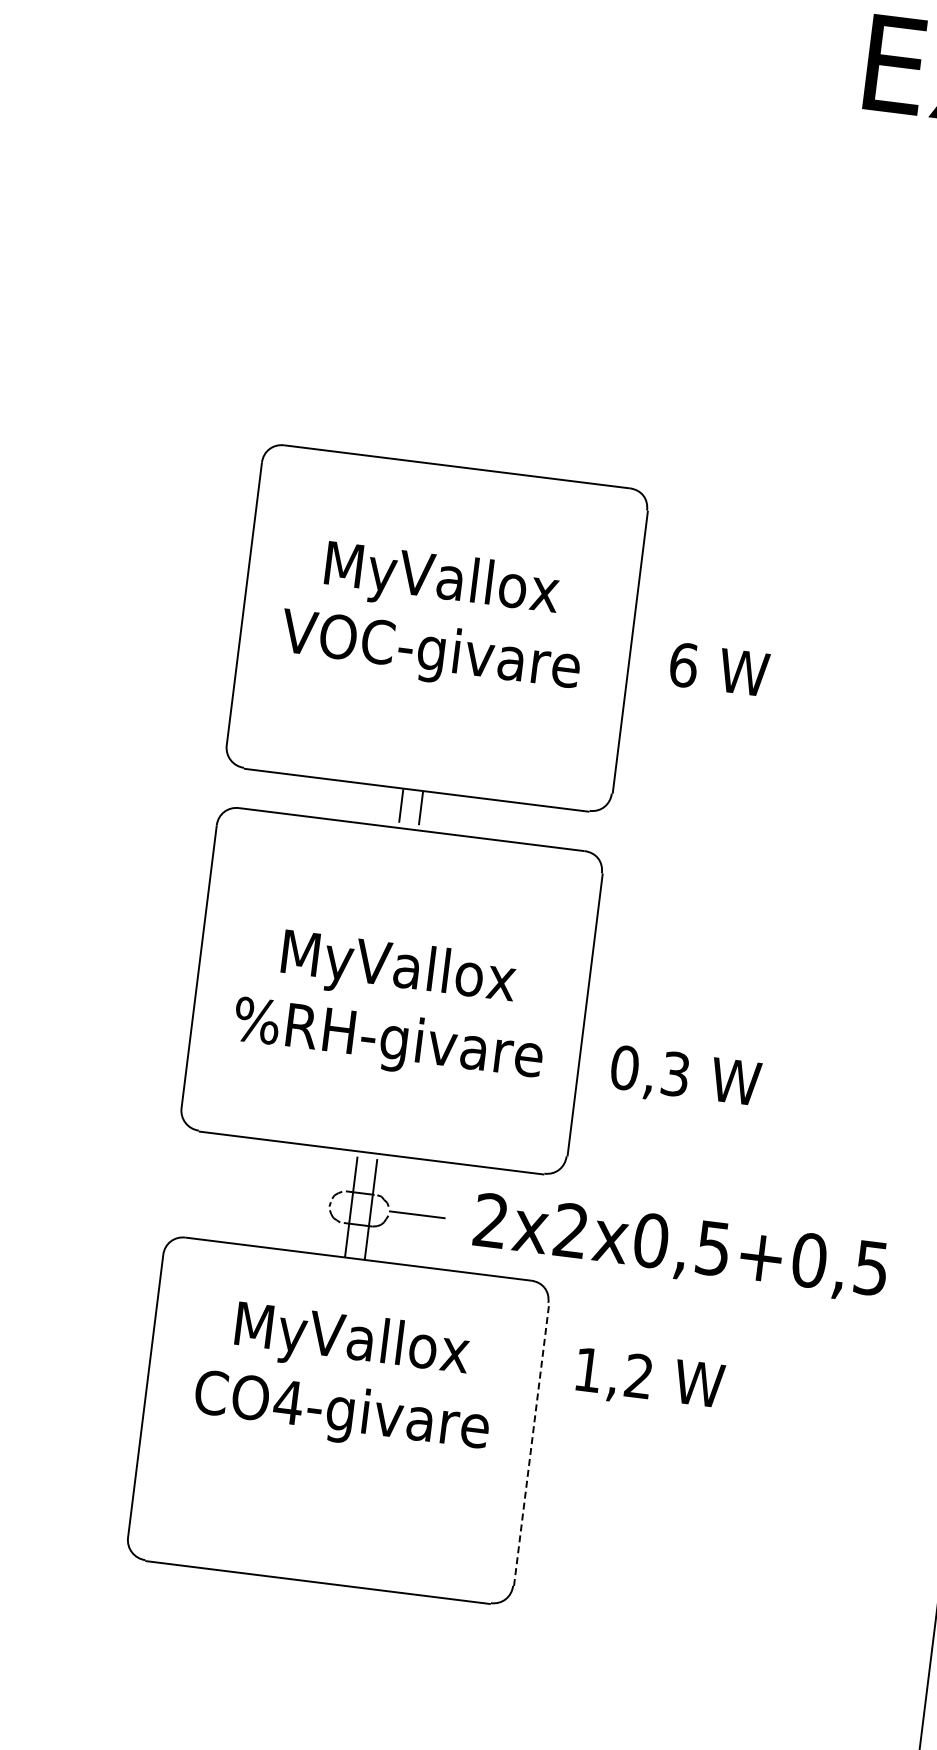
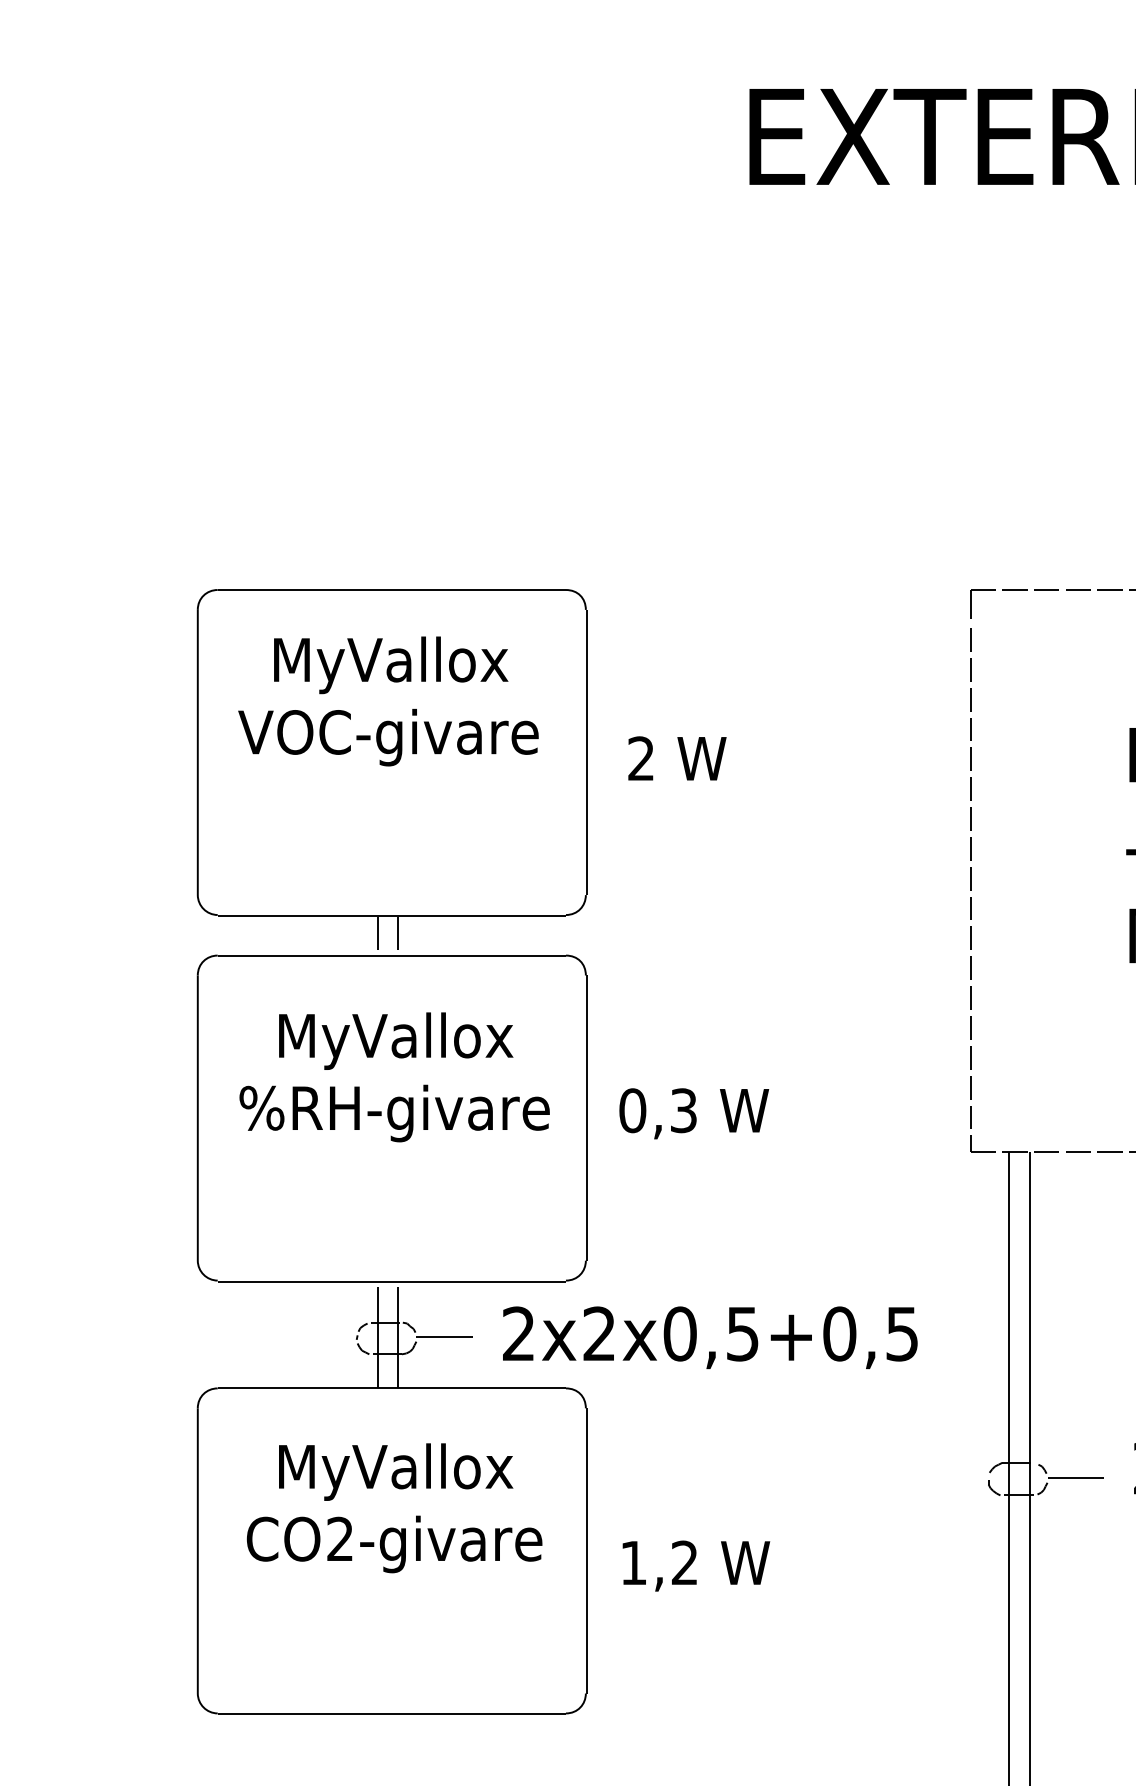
text: (434, 617) -> (388, 701), moved
text: (683, 664) -> (641, 758), 6 -> 2
text: (392, 1006) -> (394, 1077), moved
text: (685, 1078) -> (694, 1113), moved
text: (650, 1380) -> (696, 1565), moved
text: (288, 1401) -> (340, 1538), CO4-givare -> CO2-givare
line: (531, 1444) -> (586, 1550), dashed -> solid

